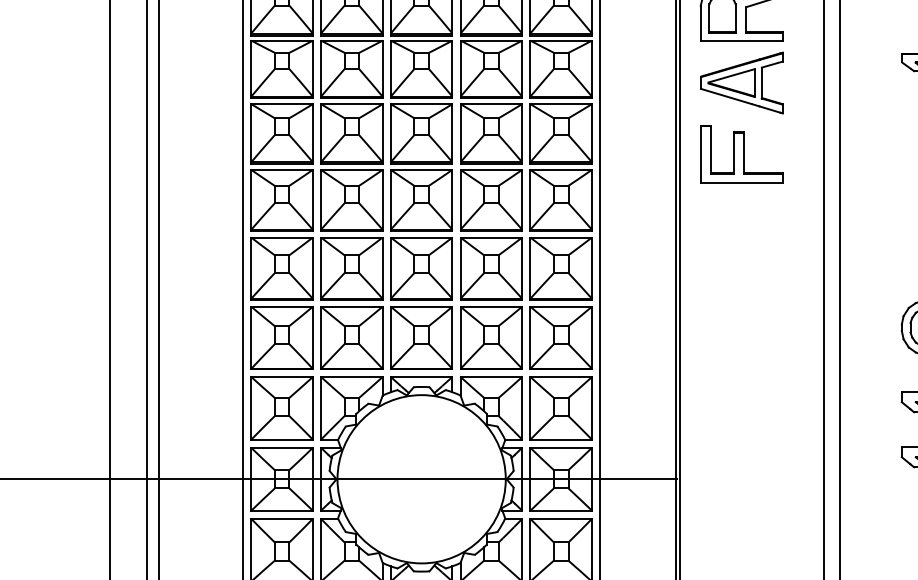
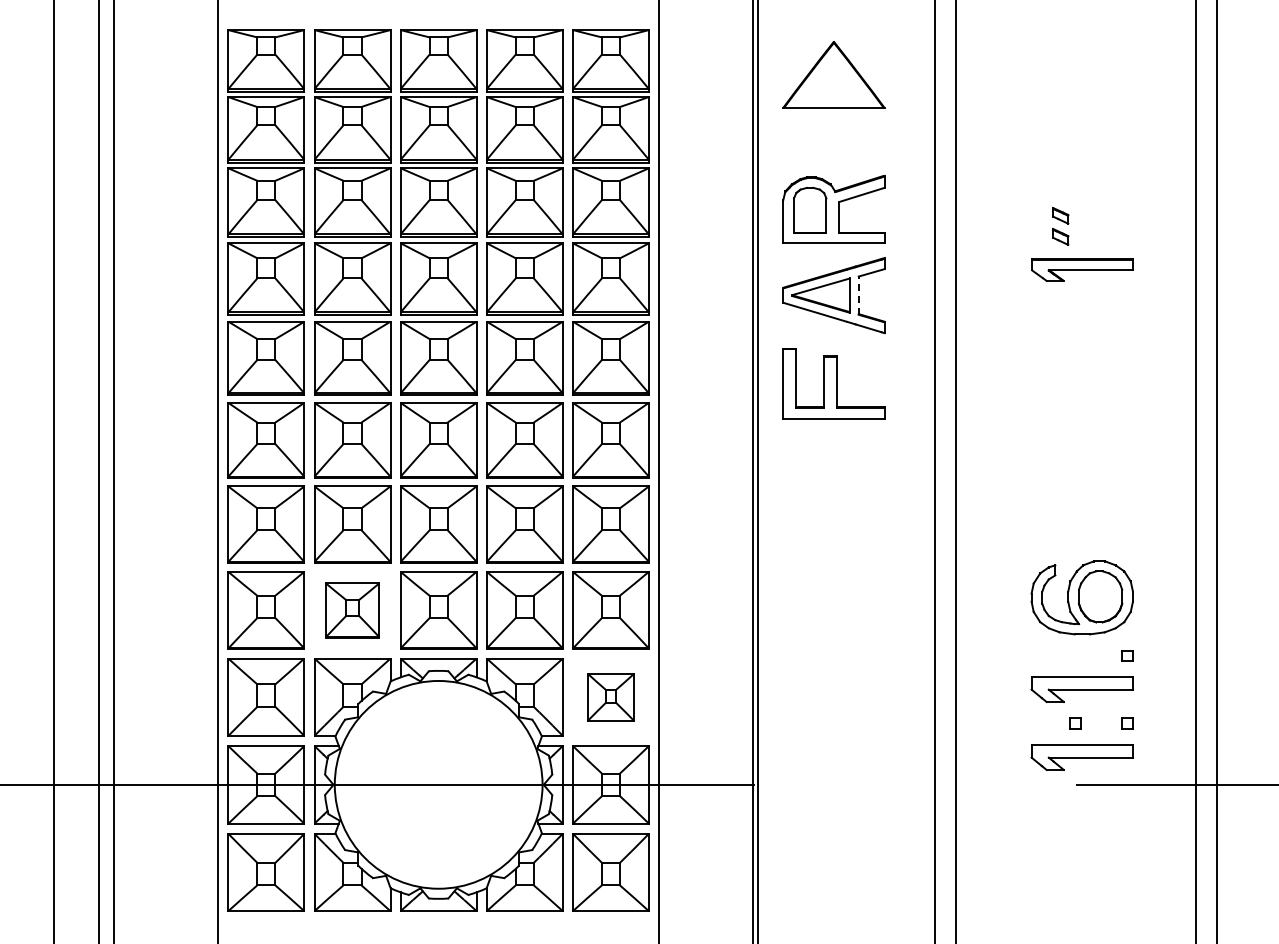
line: (761, 82) -> (858, 295), solid -> dashed
part: (351, 338) -> (352, 610), size x0.7
part: (560, 408) -> (610, 697), size x0.6

